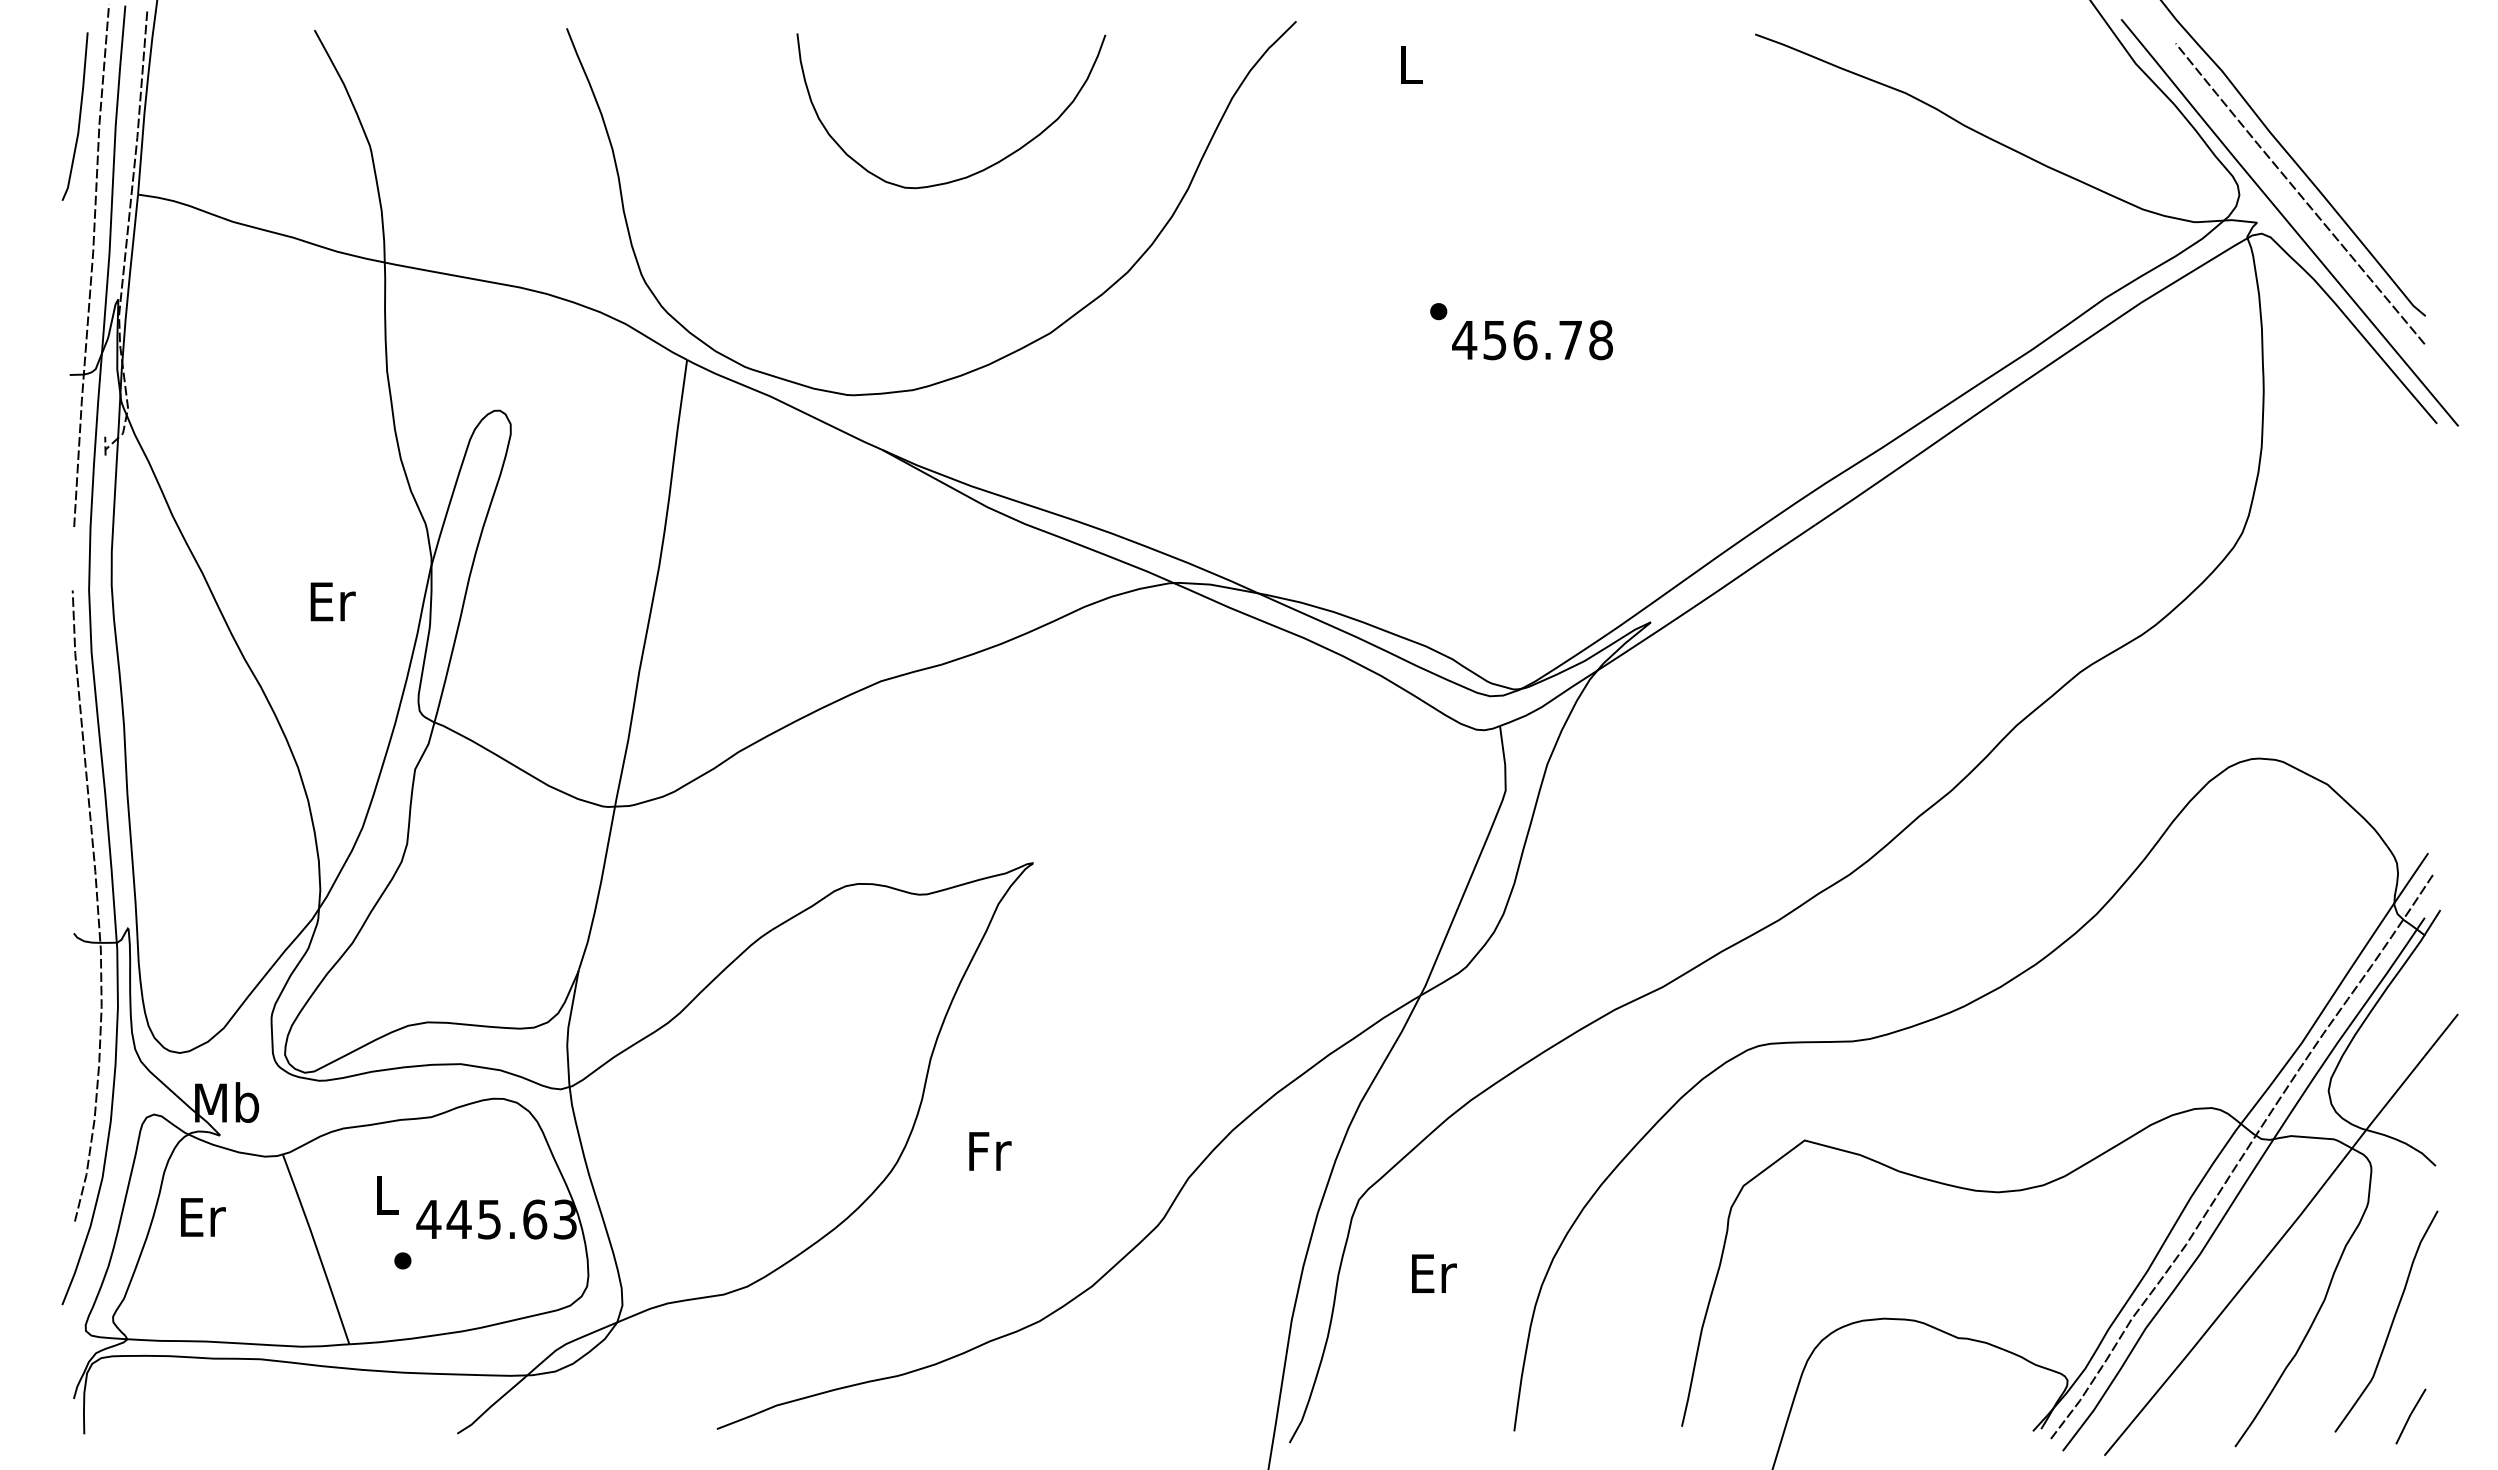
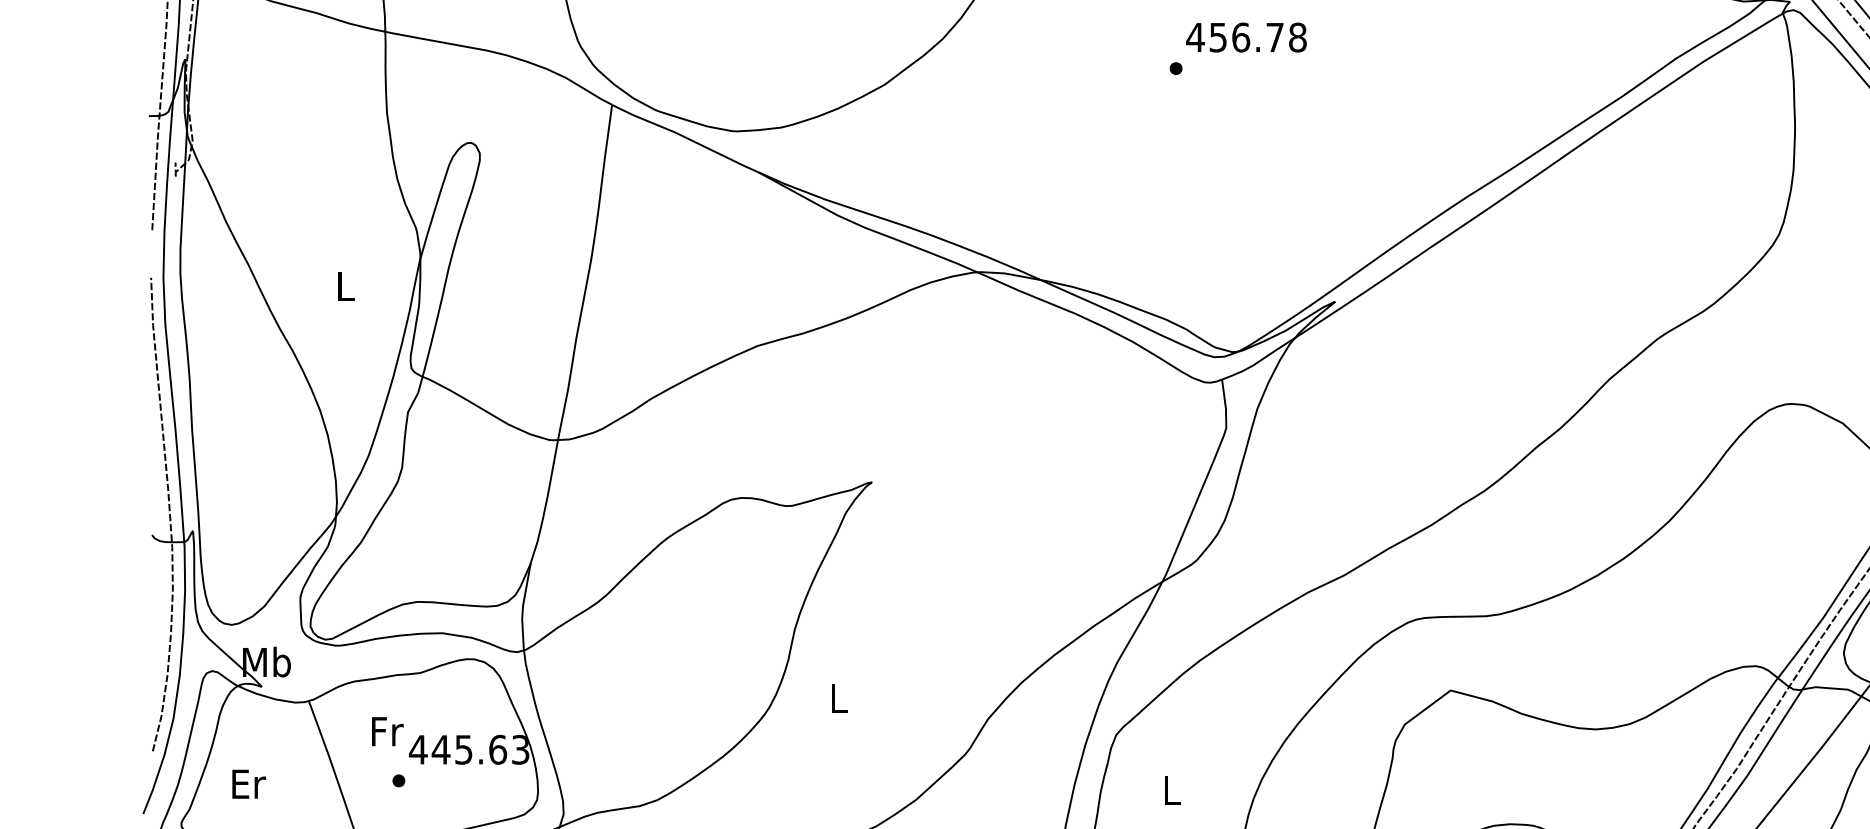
text: (1532, 340) -> (1246, 37), moved
text: (332, 601) -> (346, 286), Er -> L
text: (990, 1151) -> (839, 698), Fr -> L
text: (388, 1195) -> (388, 731), L -> Fr
text: (203, 1217) -> (249, 784), moved
text: (1434, 1273) -> (1172, 790), Er -> L

